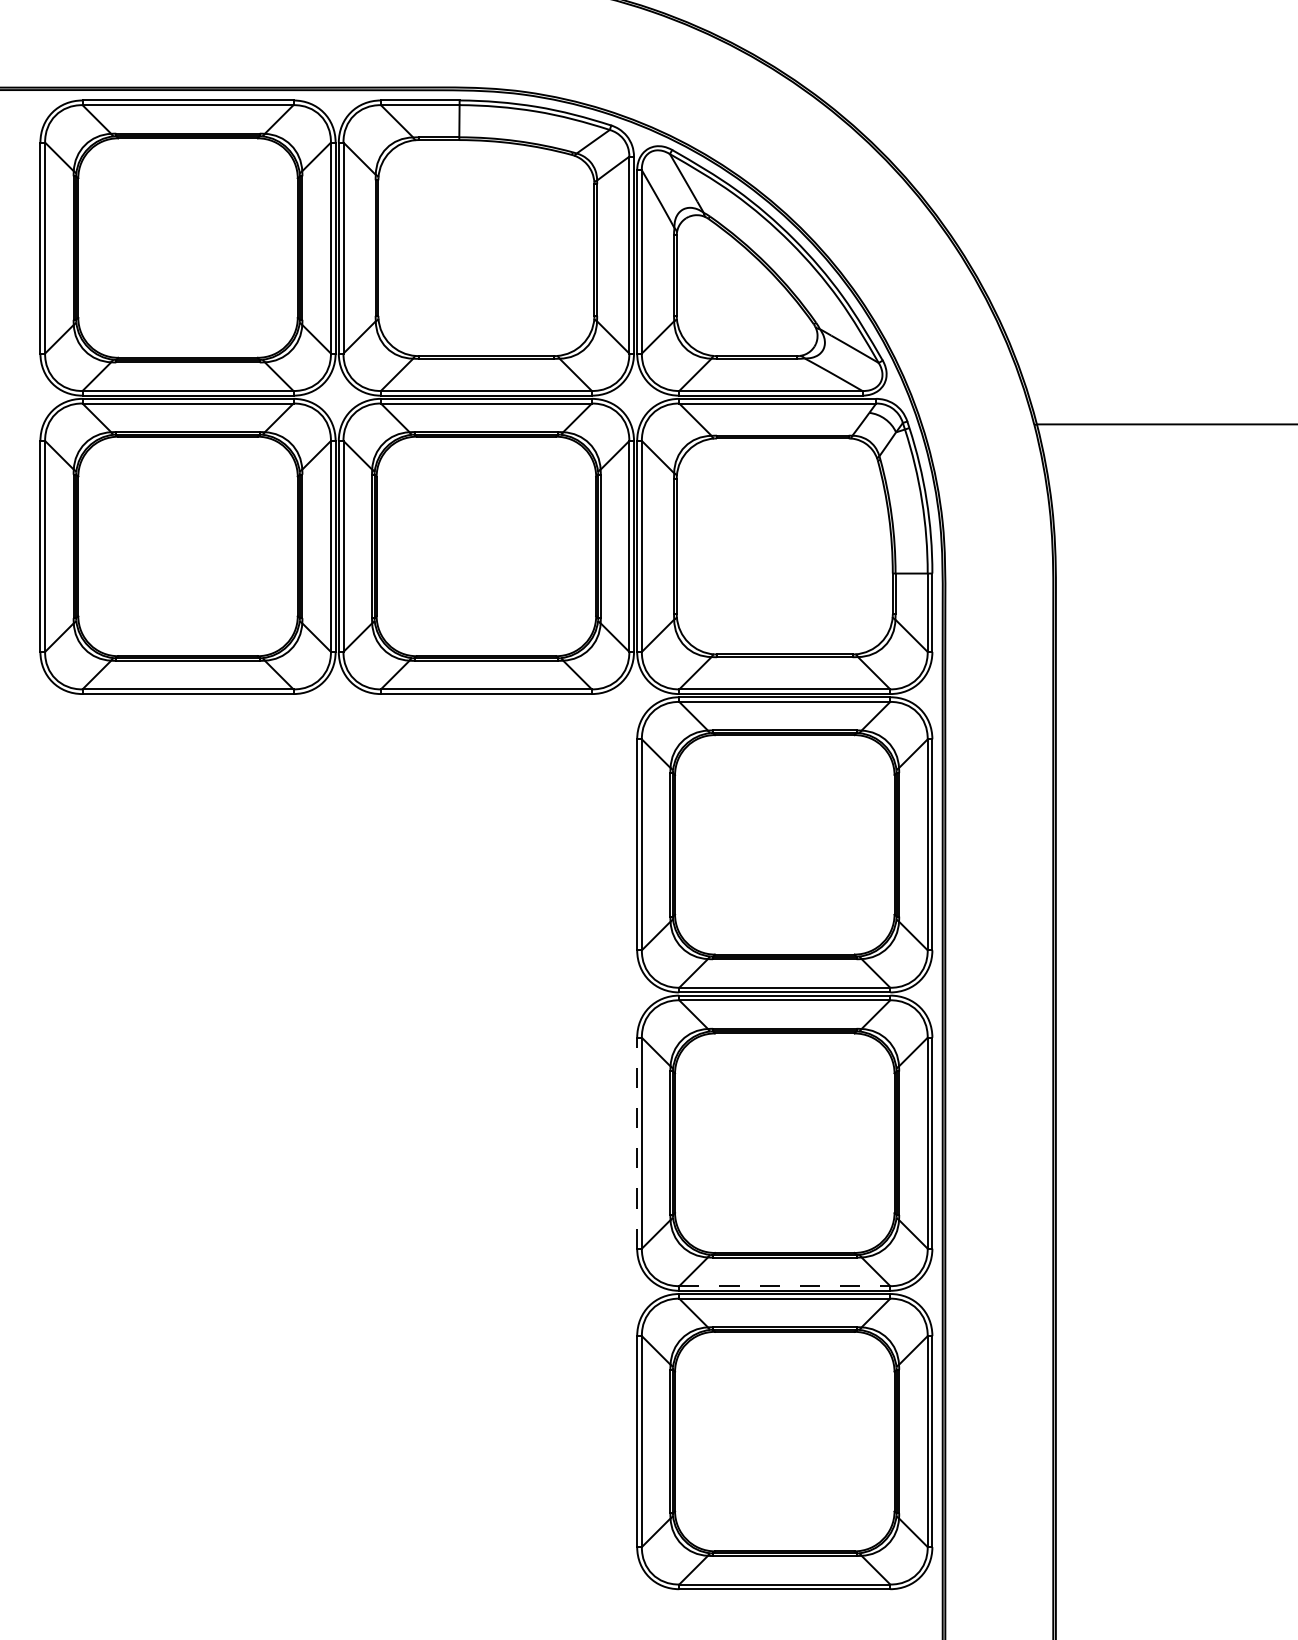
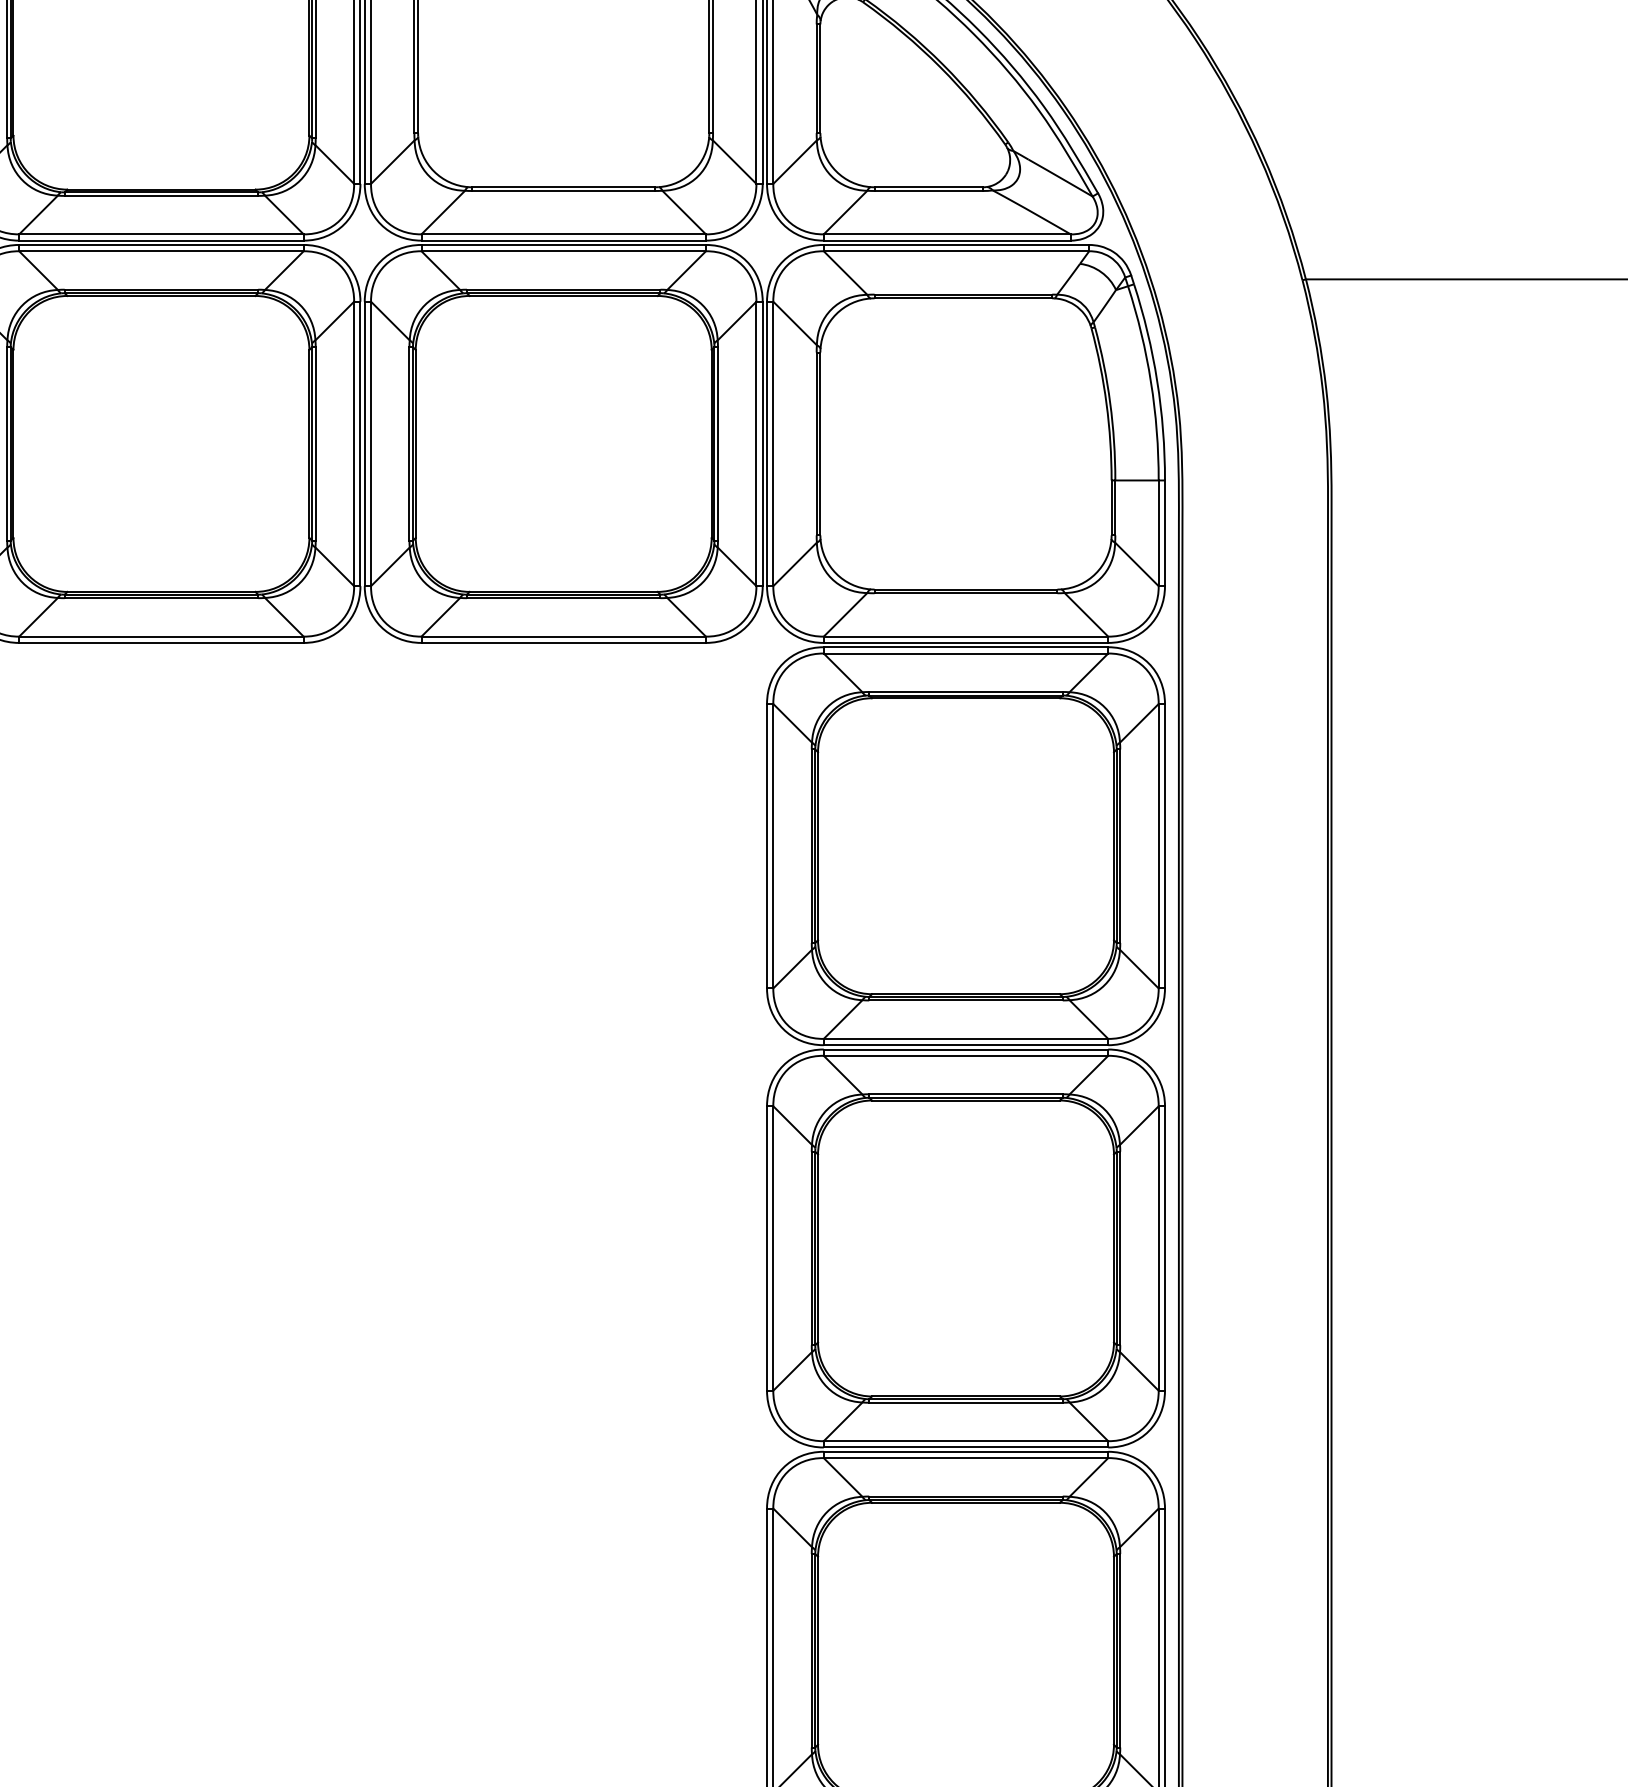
line: (637, 1142) -> (767, 1247), dashed -> solid
line: (785, 1286) -> (966, 1441), dashed -> solid

